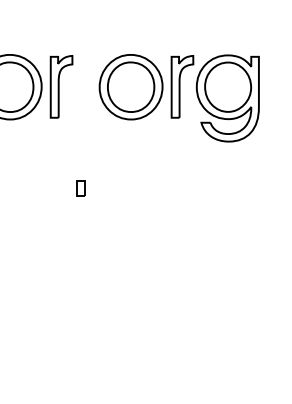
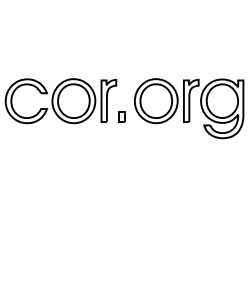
part: (80, 187) -> (121, 116), moved

